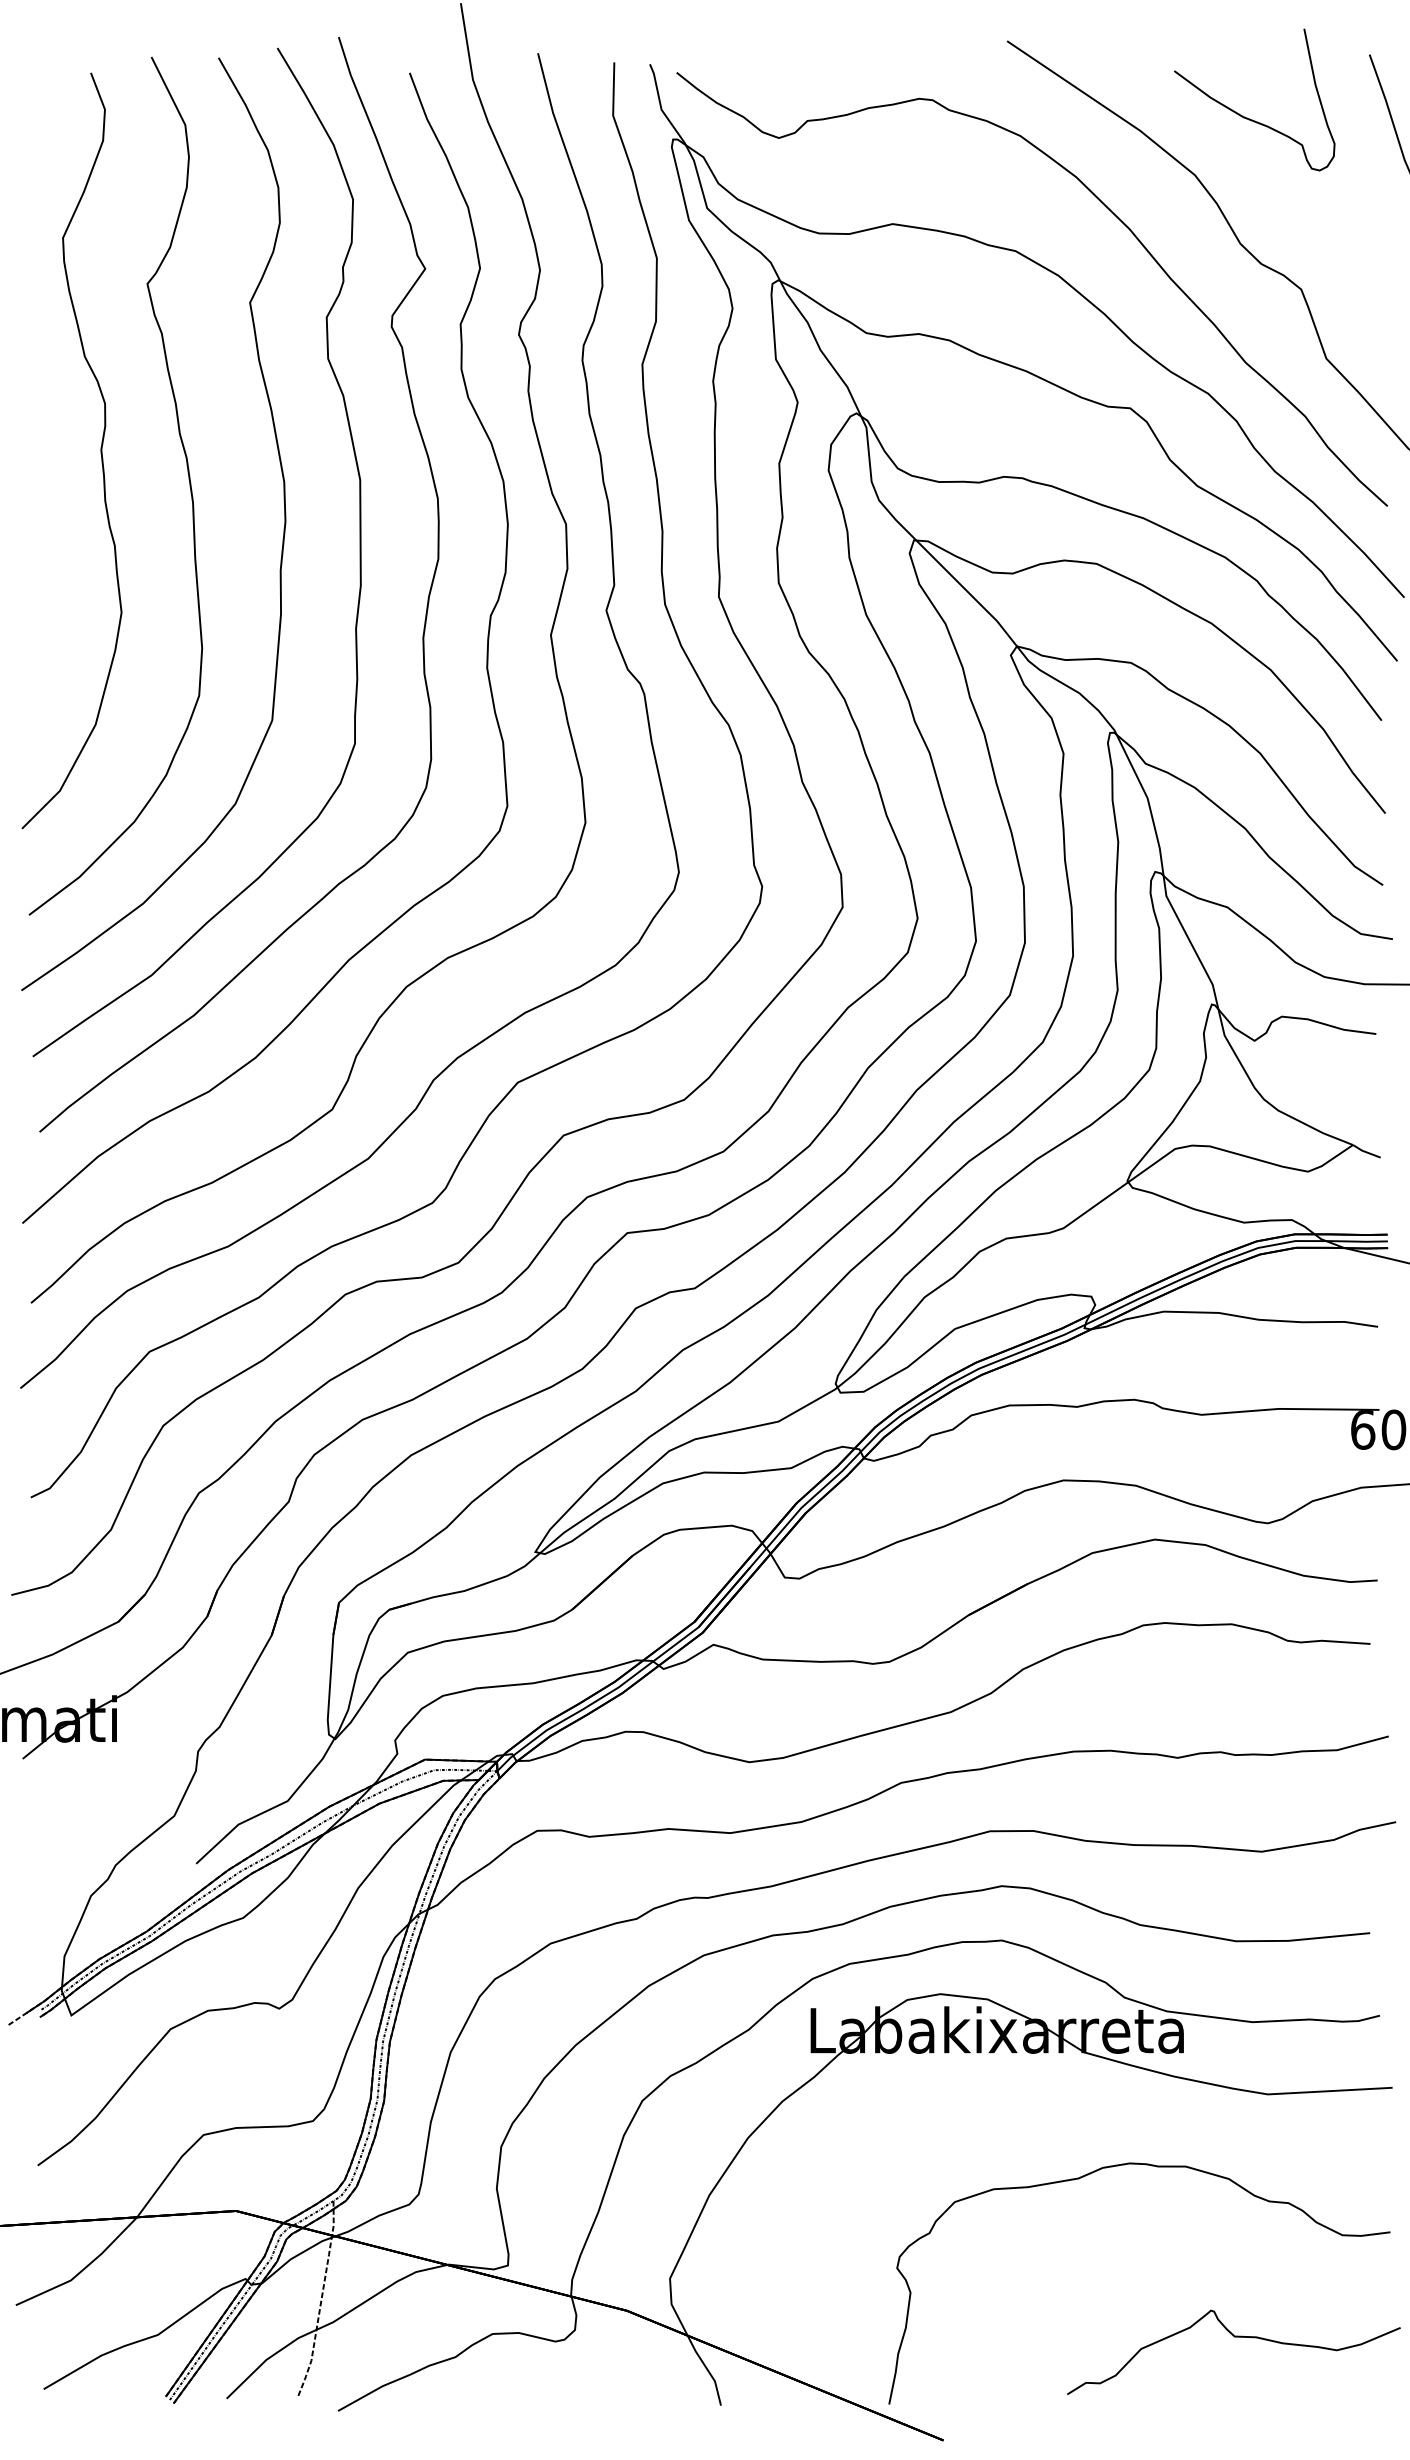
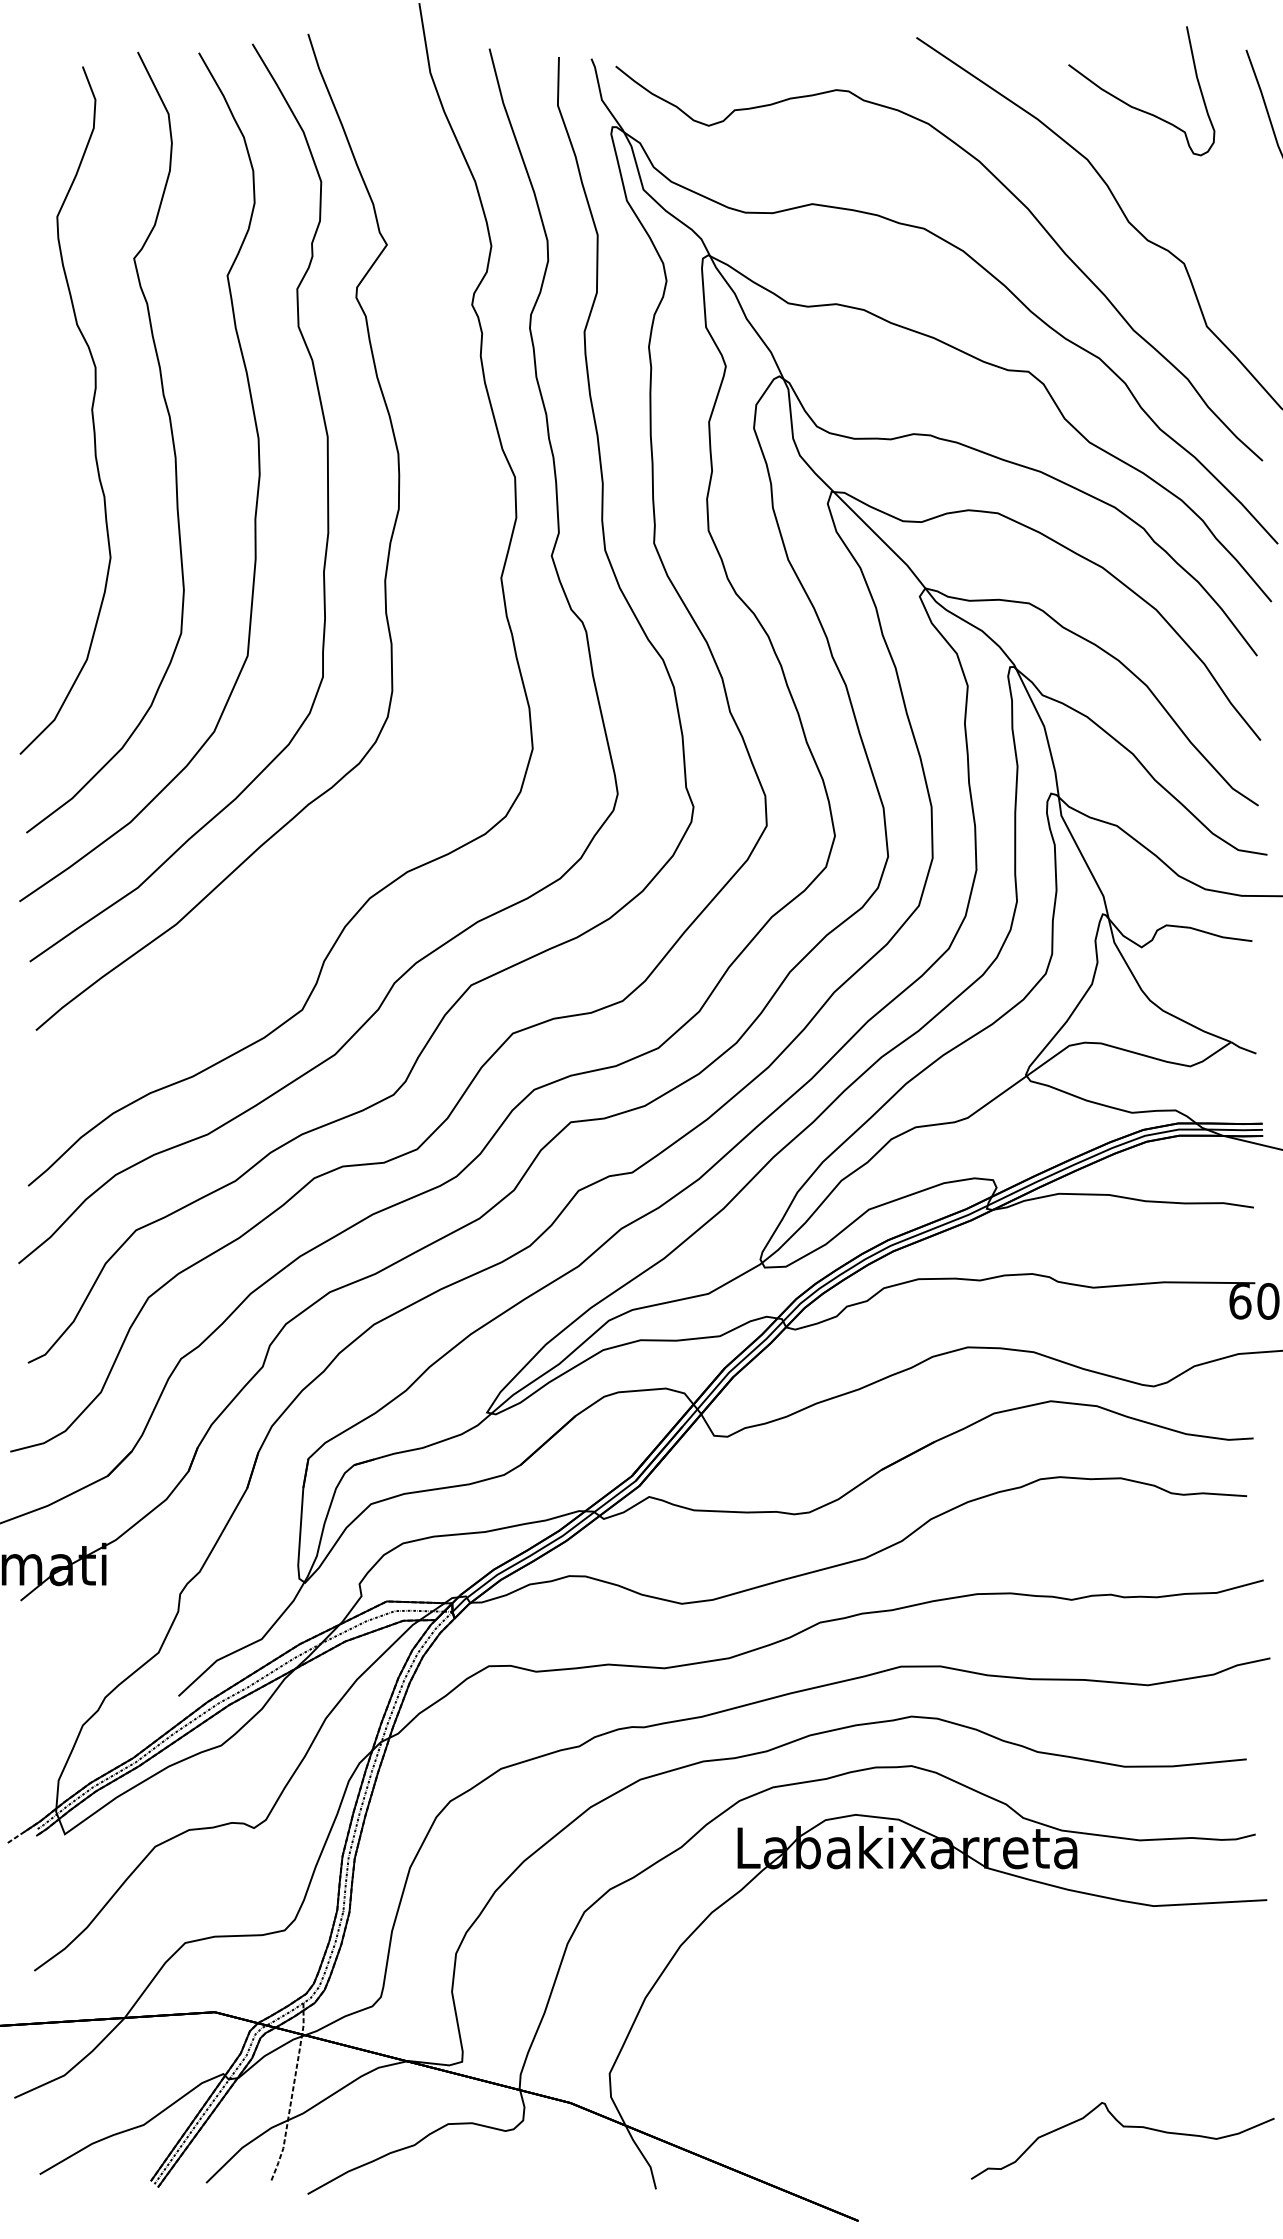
part: (486, 651) -> (442, 593), removed
part: (1155, 2167) -> (1051, 1972), removed

